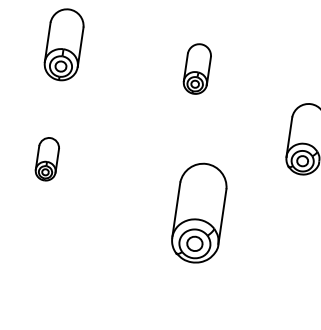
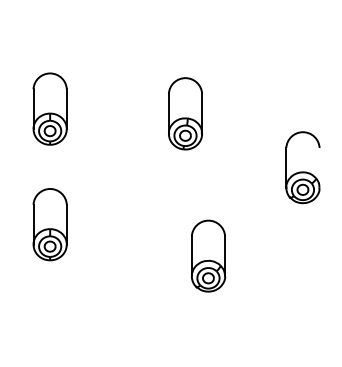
part: (197, 68) -> (185, 113), size x1.43
part: (46, 158) -> (49, 224), size x1.67
part: (199, 212) -> (208, 255), size x0.71

